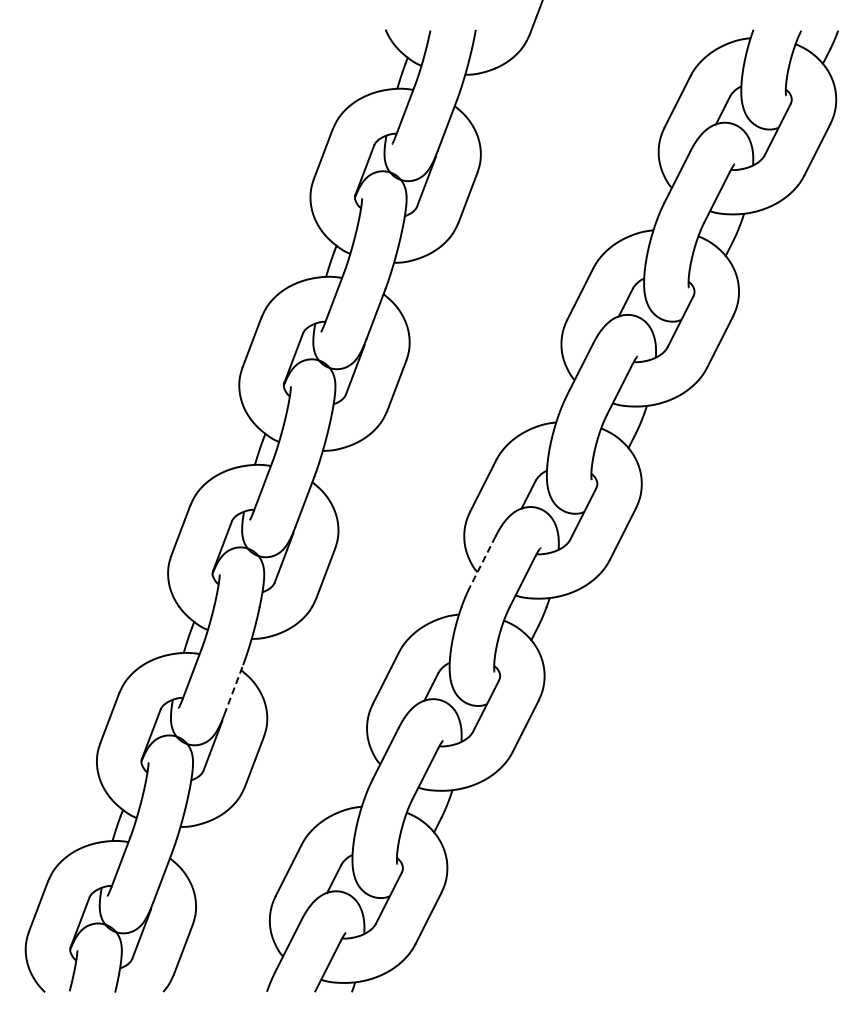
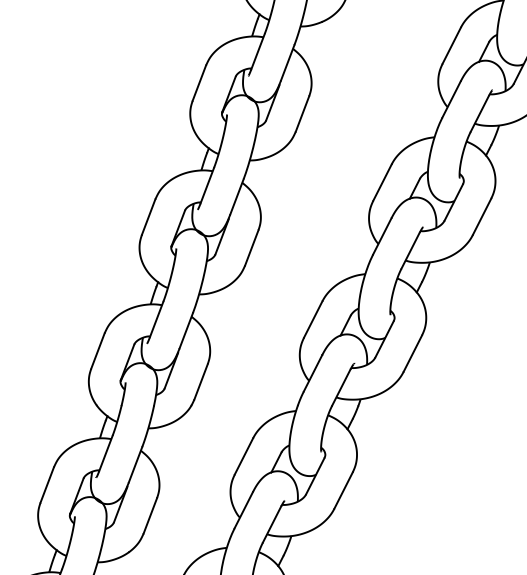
line: (482, 562) -> (312, 373), dashed -> solid
line: (233, 689) -> (135, 464), dashed -> solid

